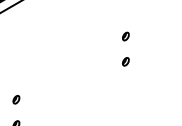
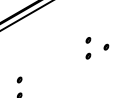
part: (154, 46) -> (106, 46), added

